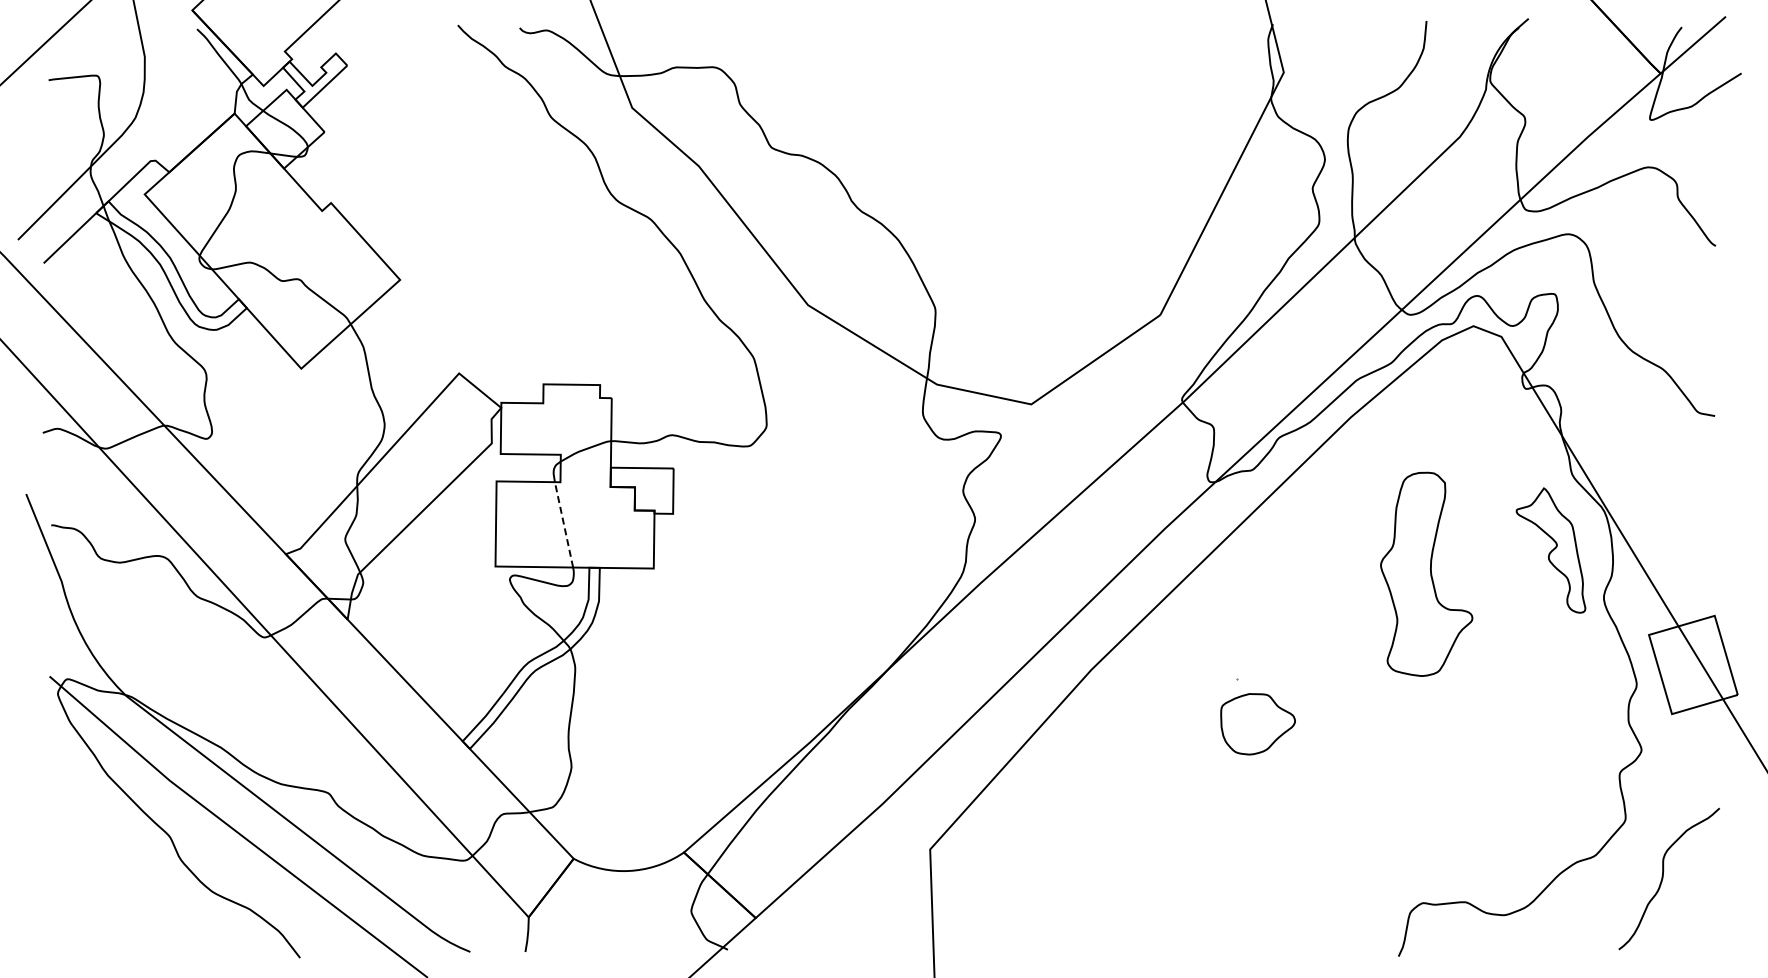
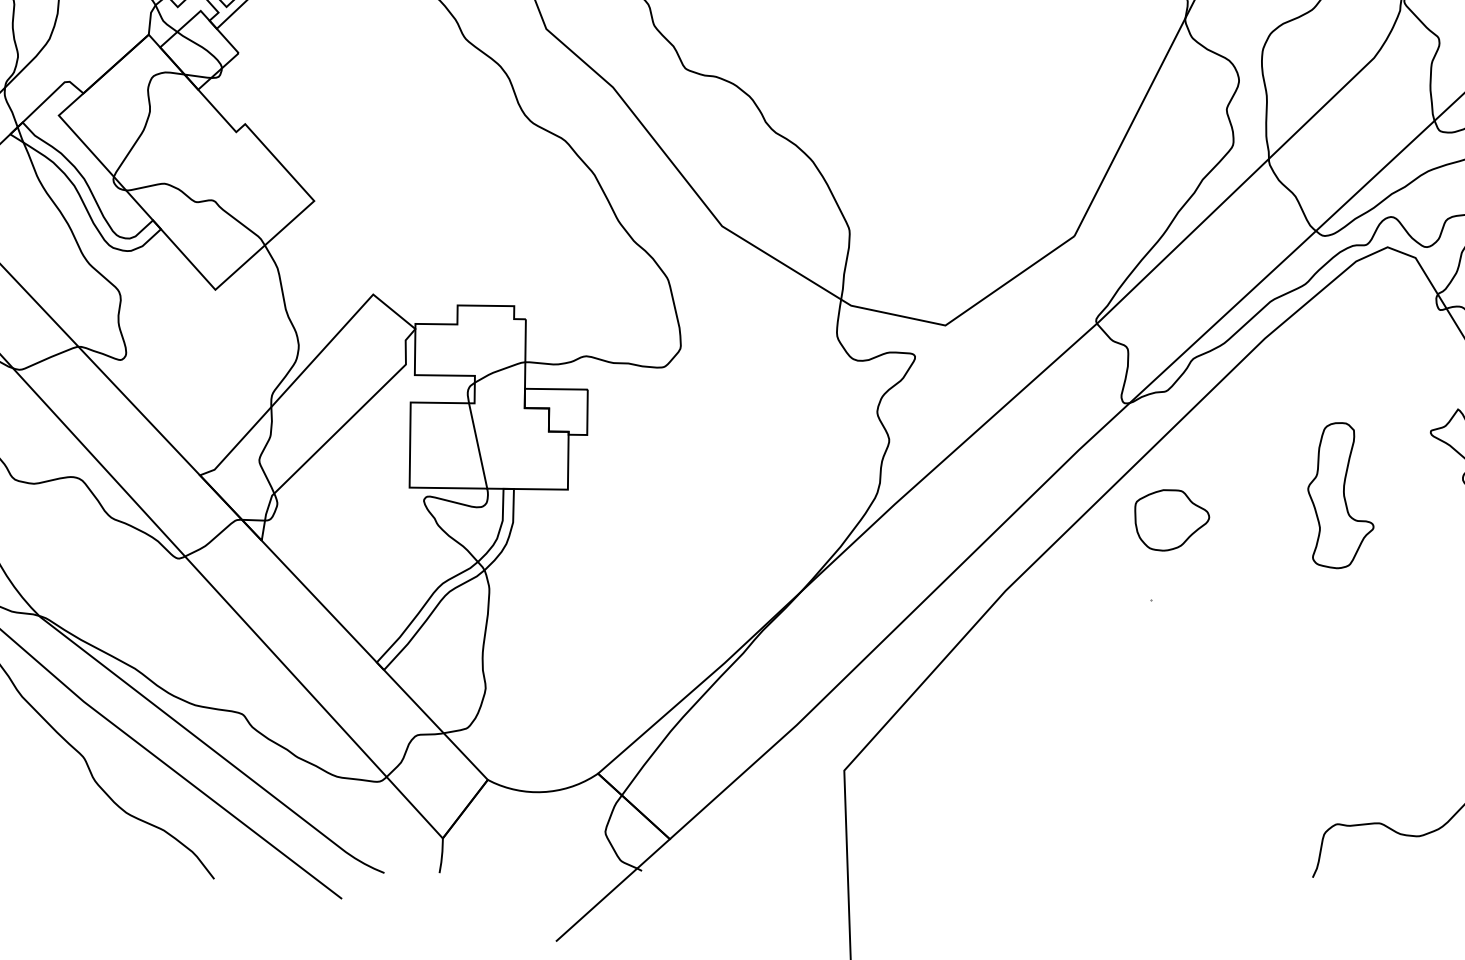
line: (564, 524) -> (478, 445), dashed -> solid
part: (1426, 574) -> (1340, 495), size x0.71
part: (1257, 724) -> (1171, 520), moved

